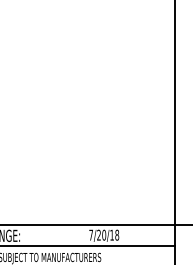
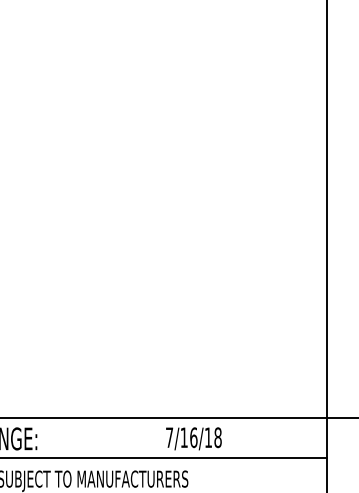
text: (101, 234) -> (188, 436), 7/20/18 -> 7/16/18

